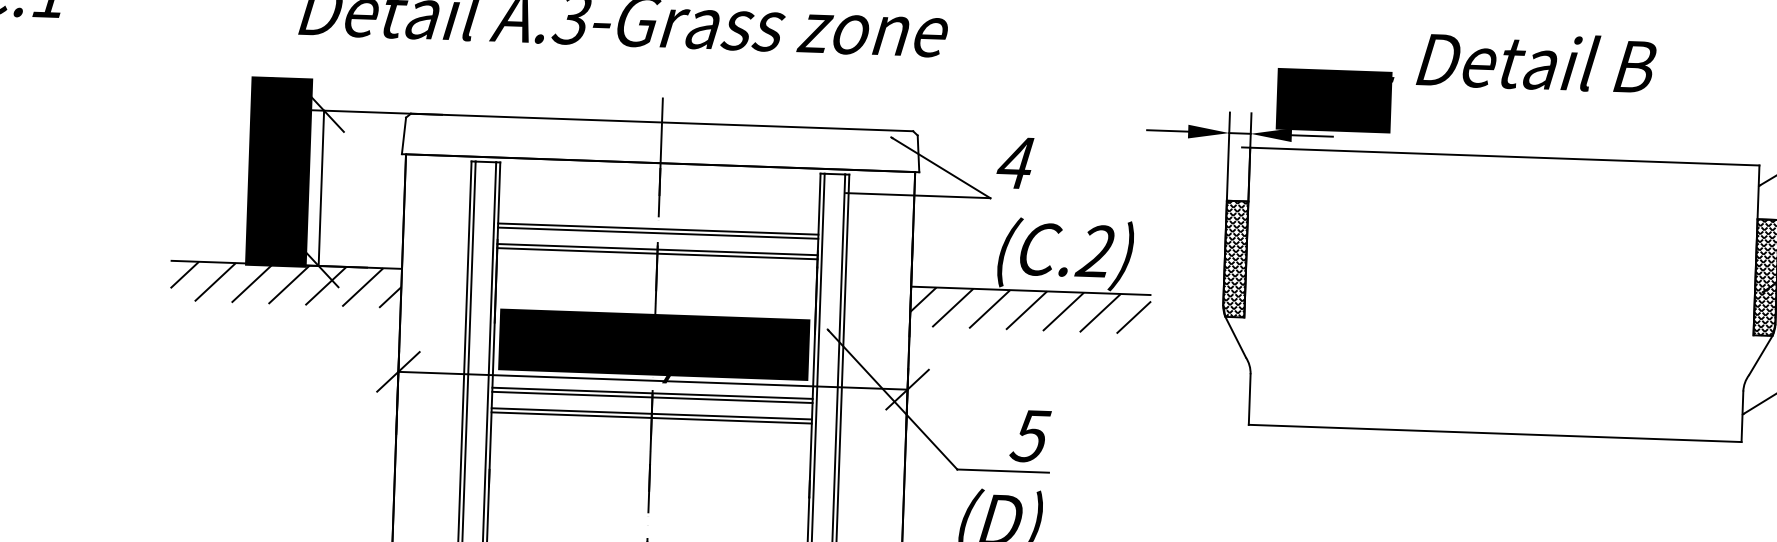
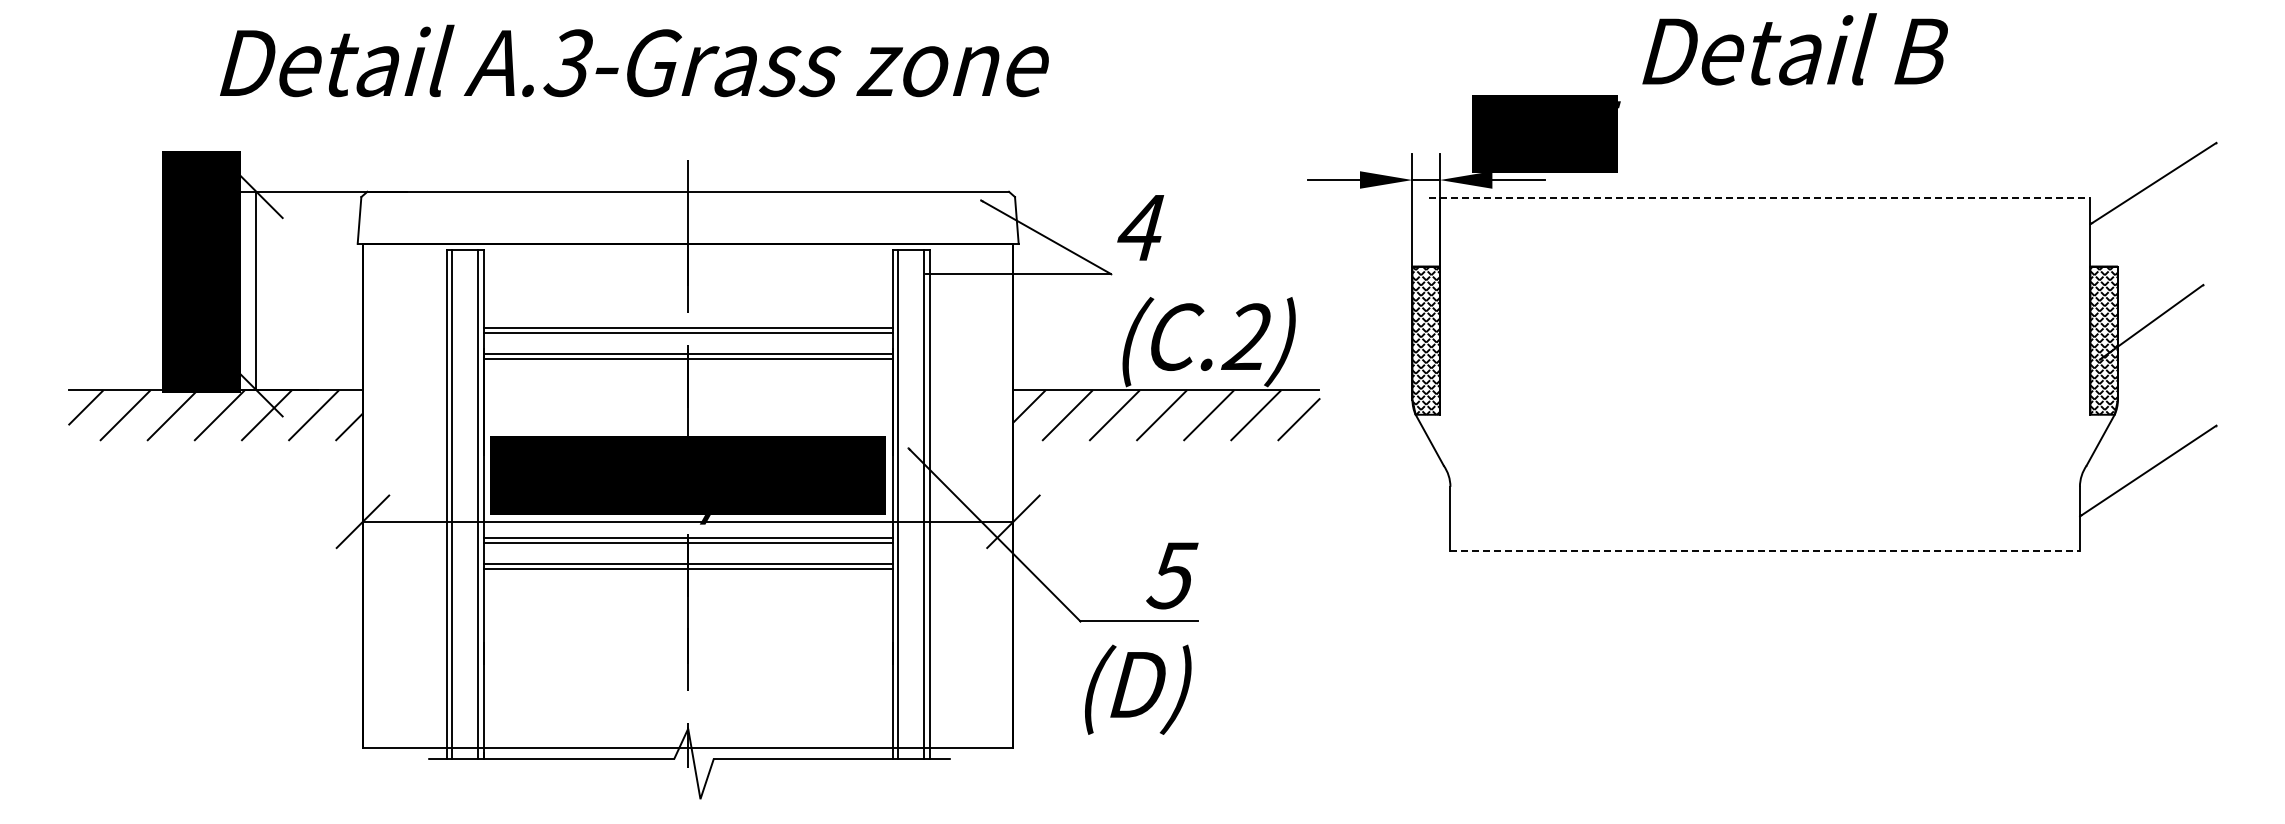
text: (1535, 61) -> (1794, 49), moved
line: (1501, 156) -> (1760, 197), solid -> dashed
line: (1495, 433) -> (1765, 551), solid -> dashed

